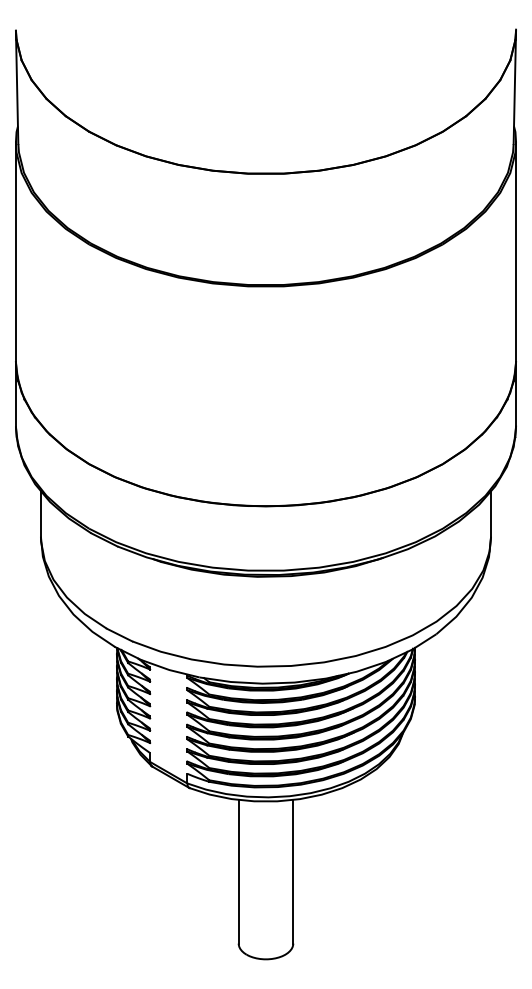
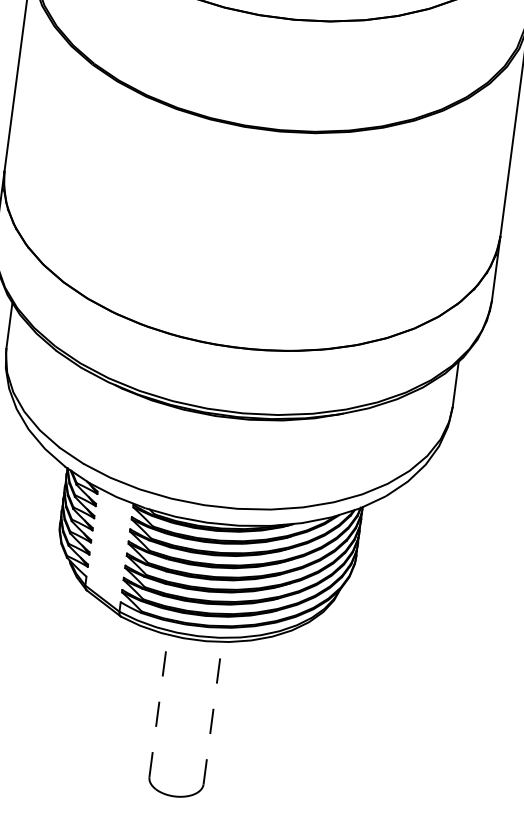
line: (238, 871) -> (158, 705), solid -> dashed
line: (293, 871) -> (213, 712), solid -> dashed

